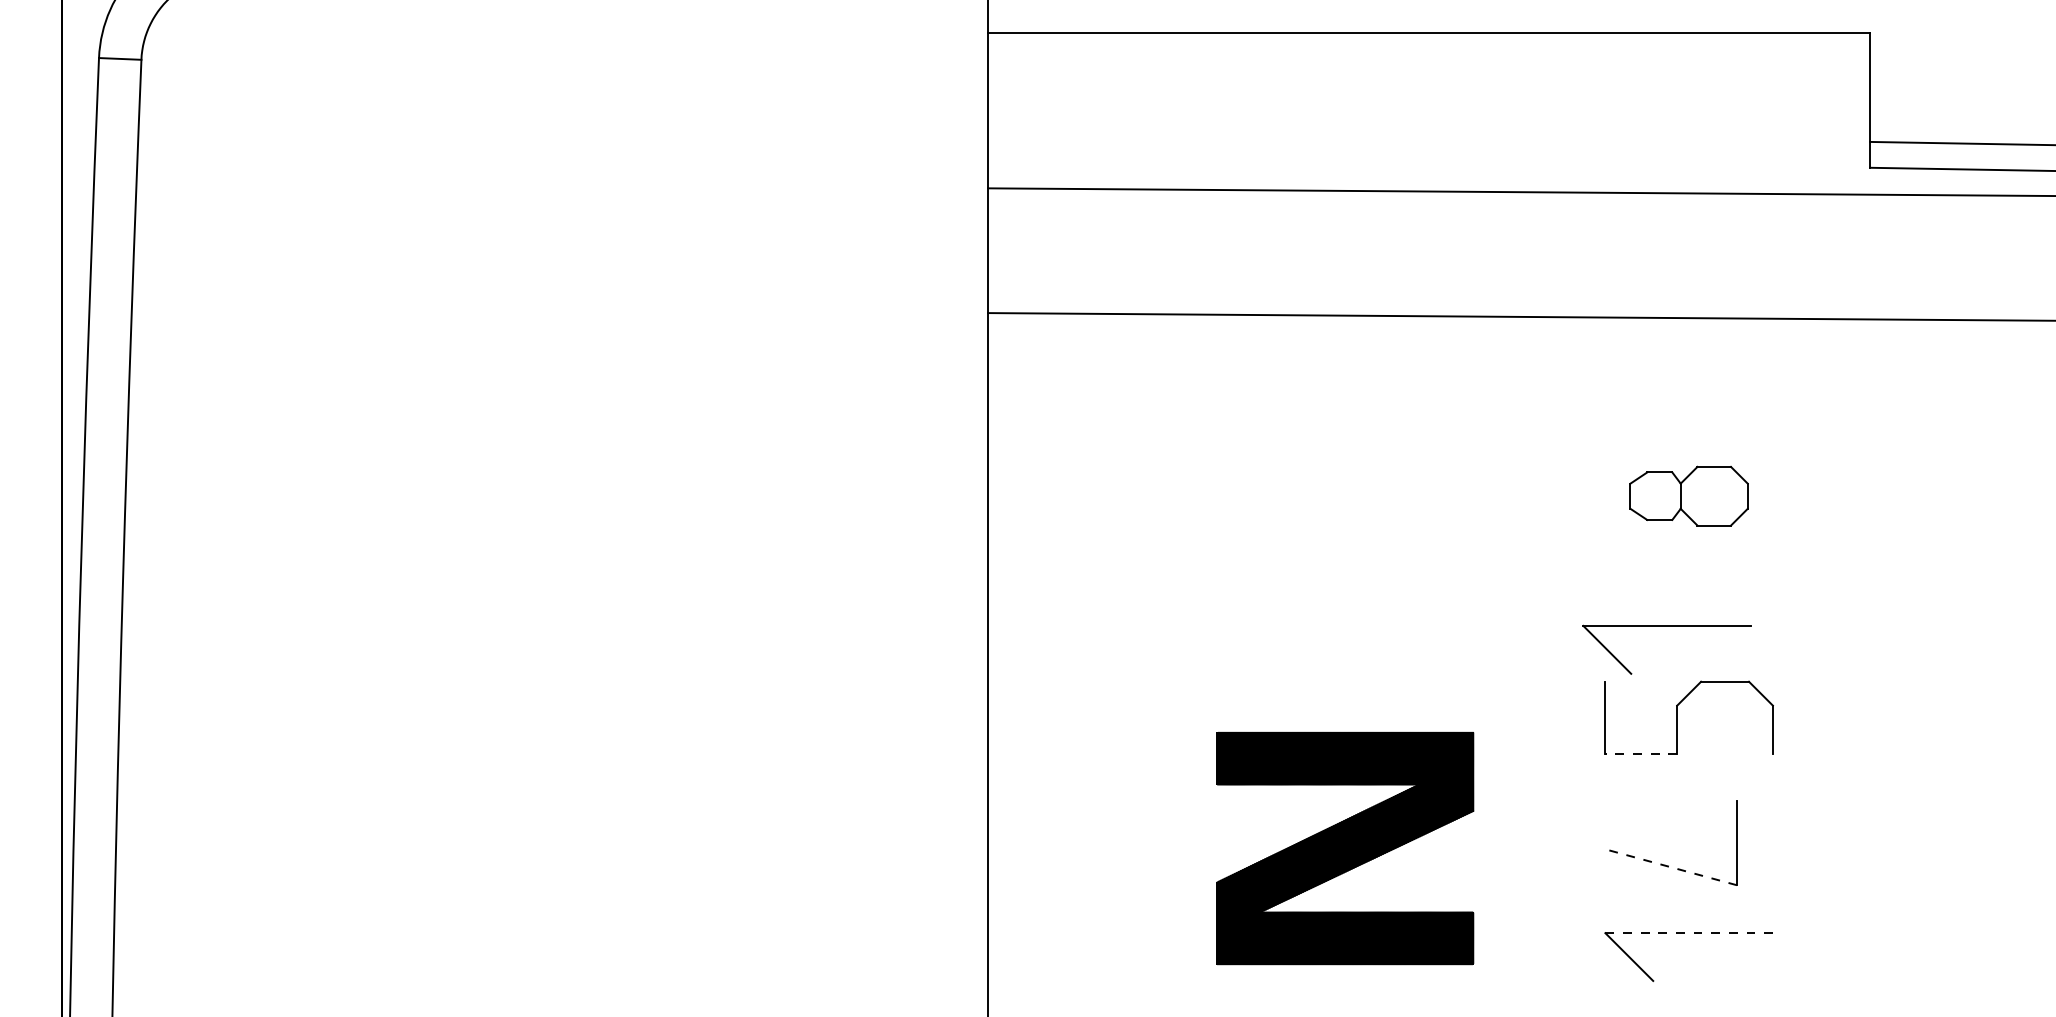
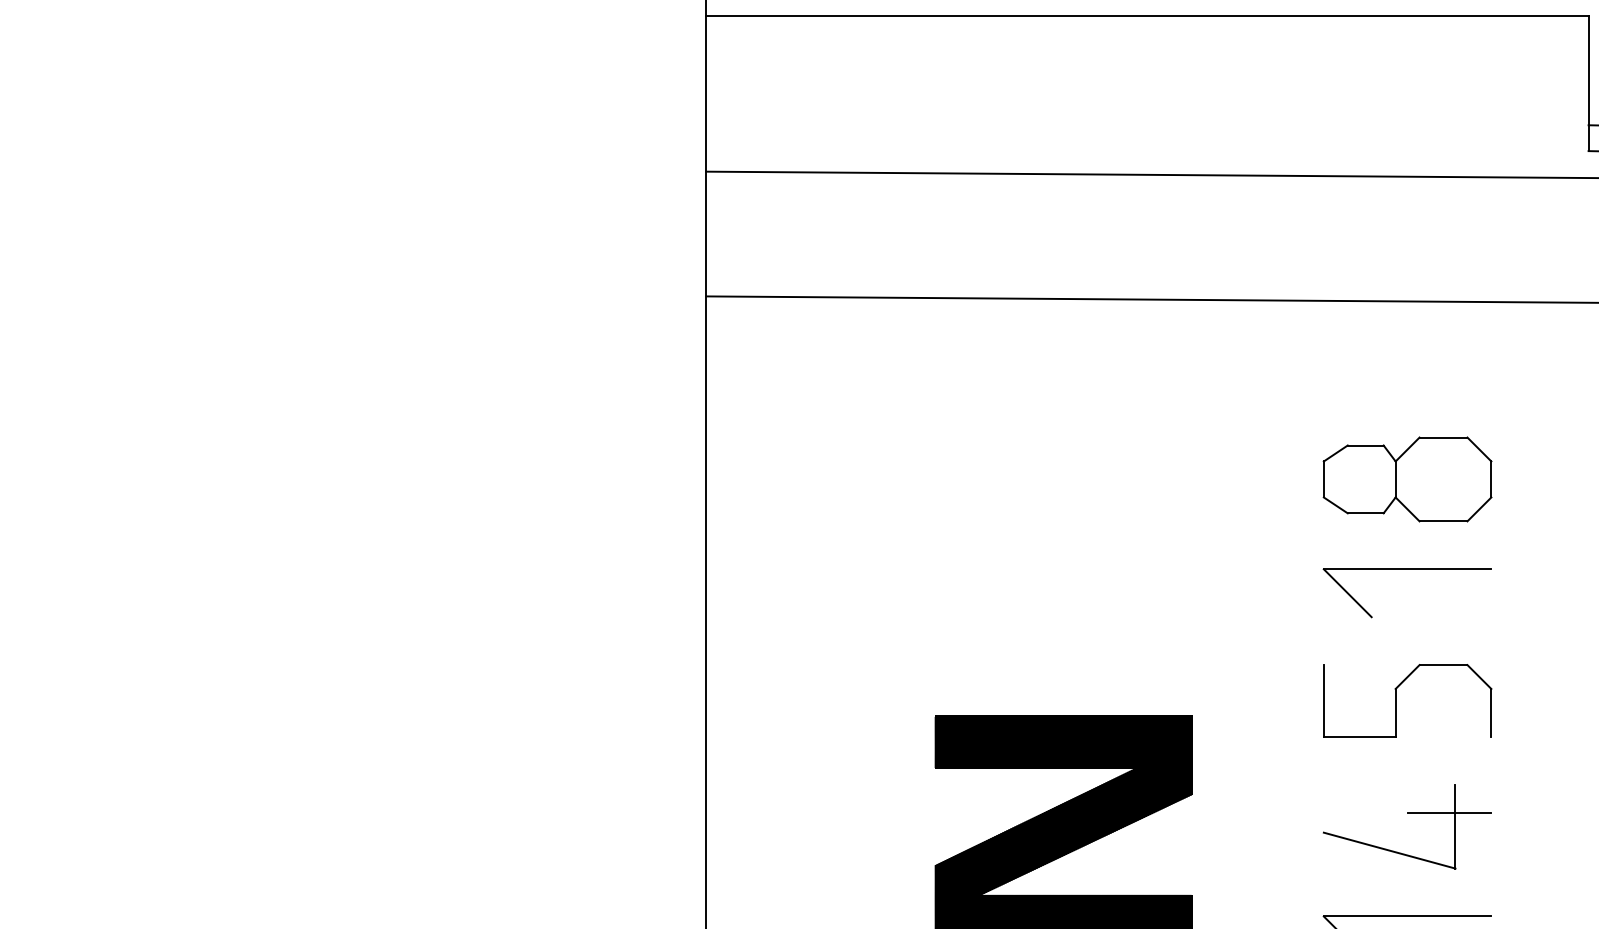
part: (1688, 496) -> (1406, 479), size x1.43
part: (1666, 626) -> (1406, 569), moved
line: (1641, 753) -> (1359, 736), dashed -> solid
line: (1730, 829) -> (1448, 812), added
line: (1670, 867) -> (1388, 850), dashed -> solid
line: (1689, 933) -> (1407, 916), dashed -> solid

